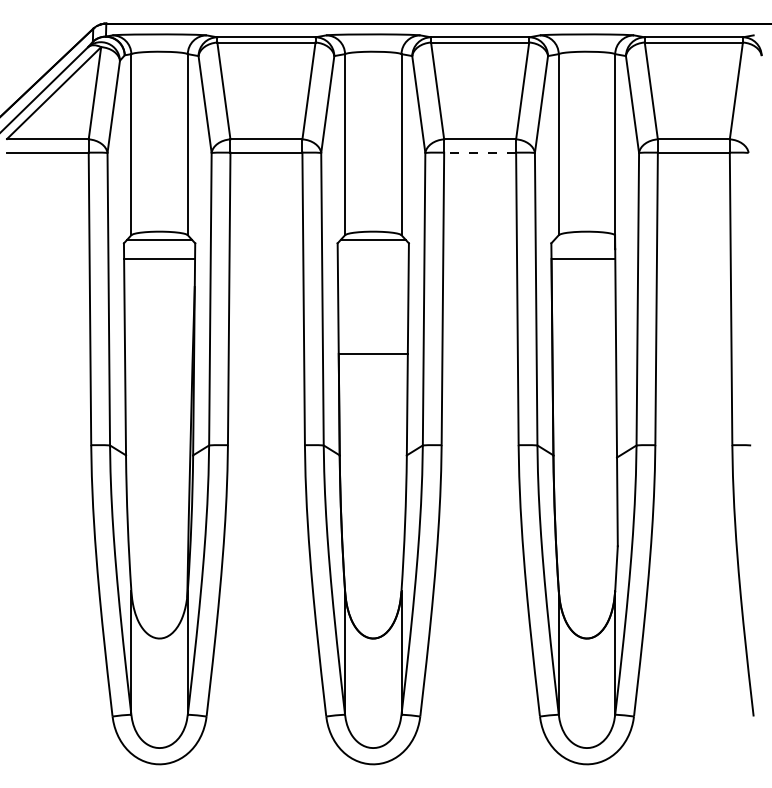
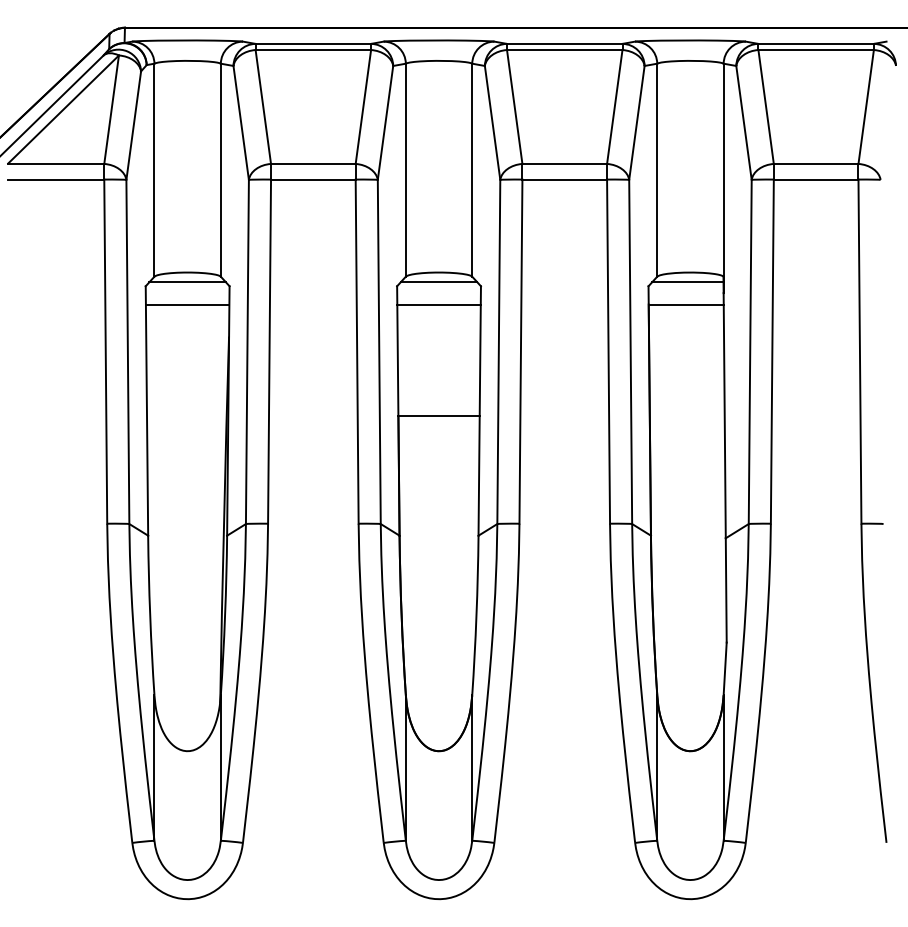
line: (480, 152) -> (565, 179), dashed -> solid
line: (584, 239) -> (687, 281), added
line: (372, 258) -> (438, 304), added

